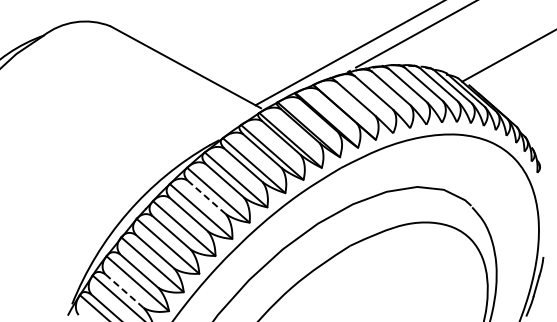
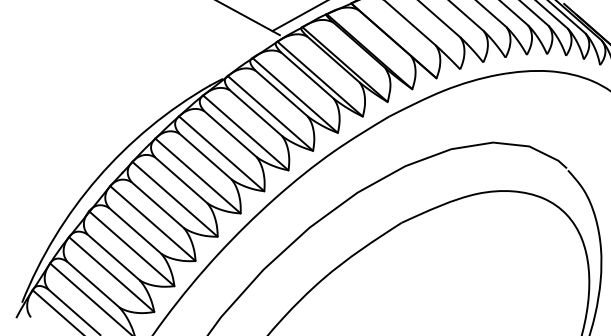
line: (207, 197) -> (206, 156), dashed -> solid
line: (124, 291) -> (93, 285), dashed -> solid

